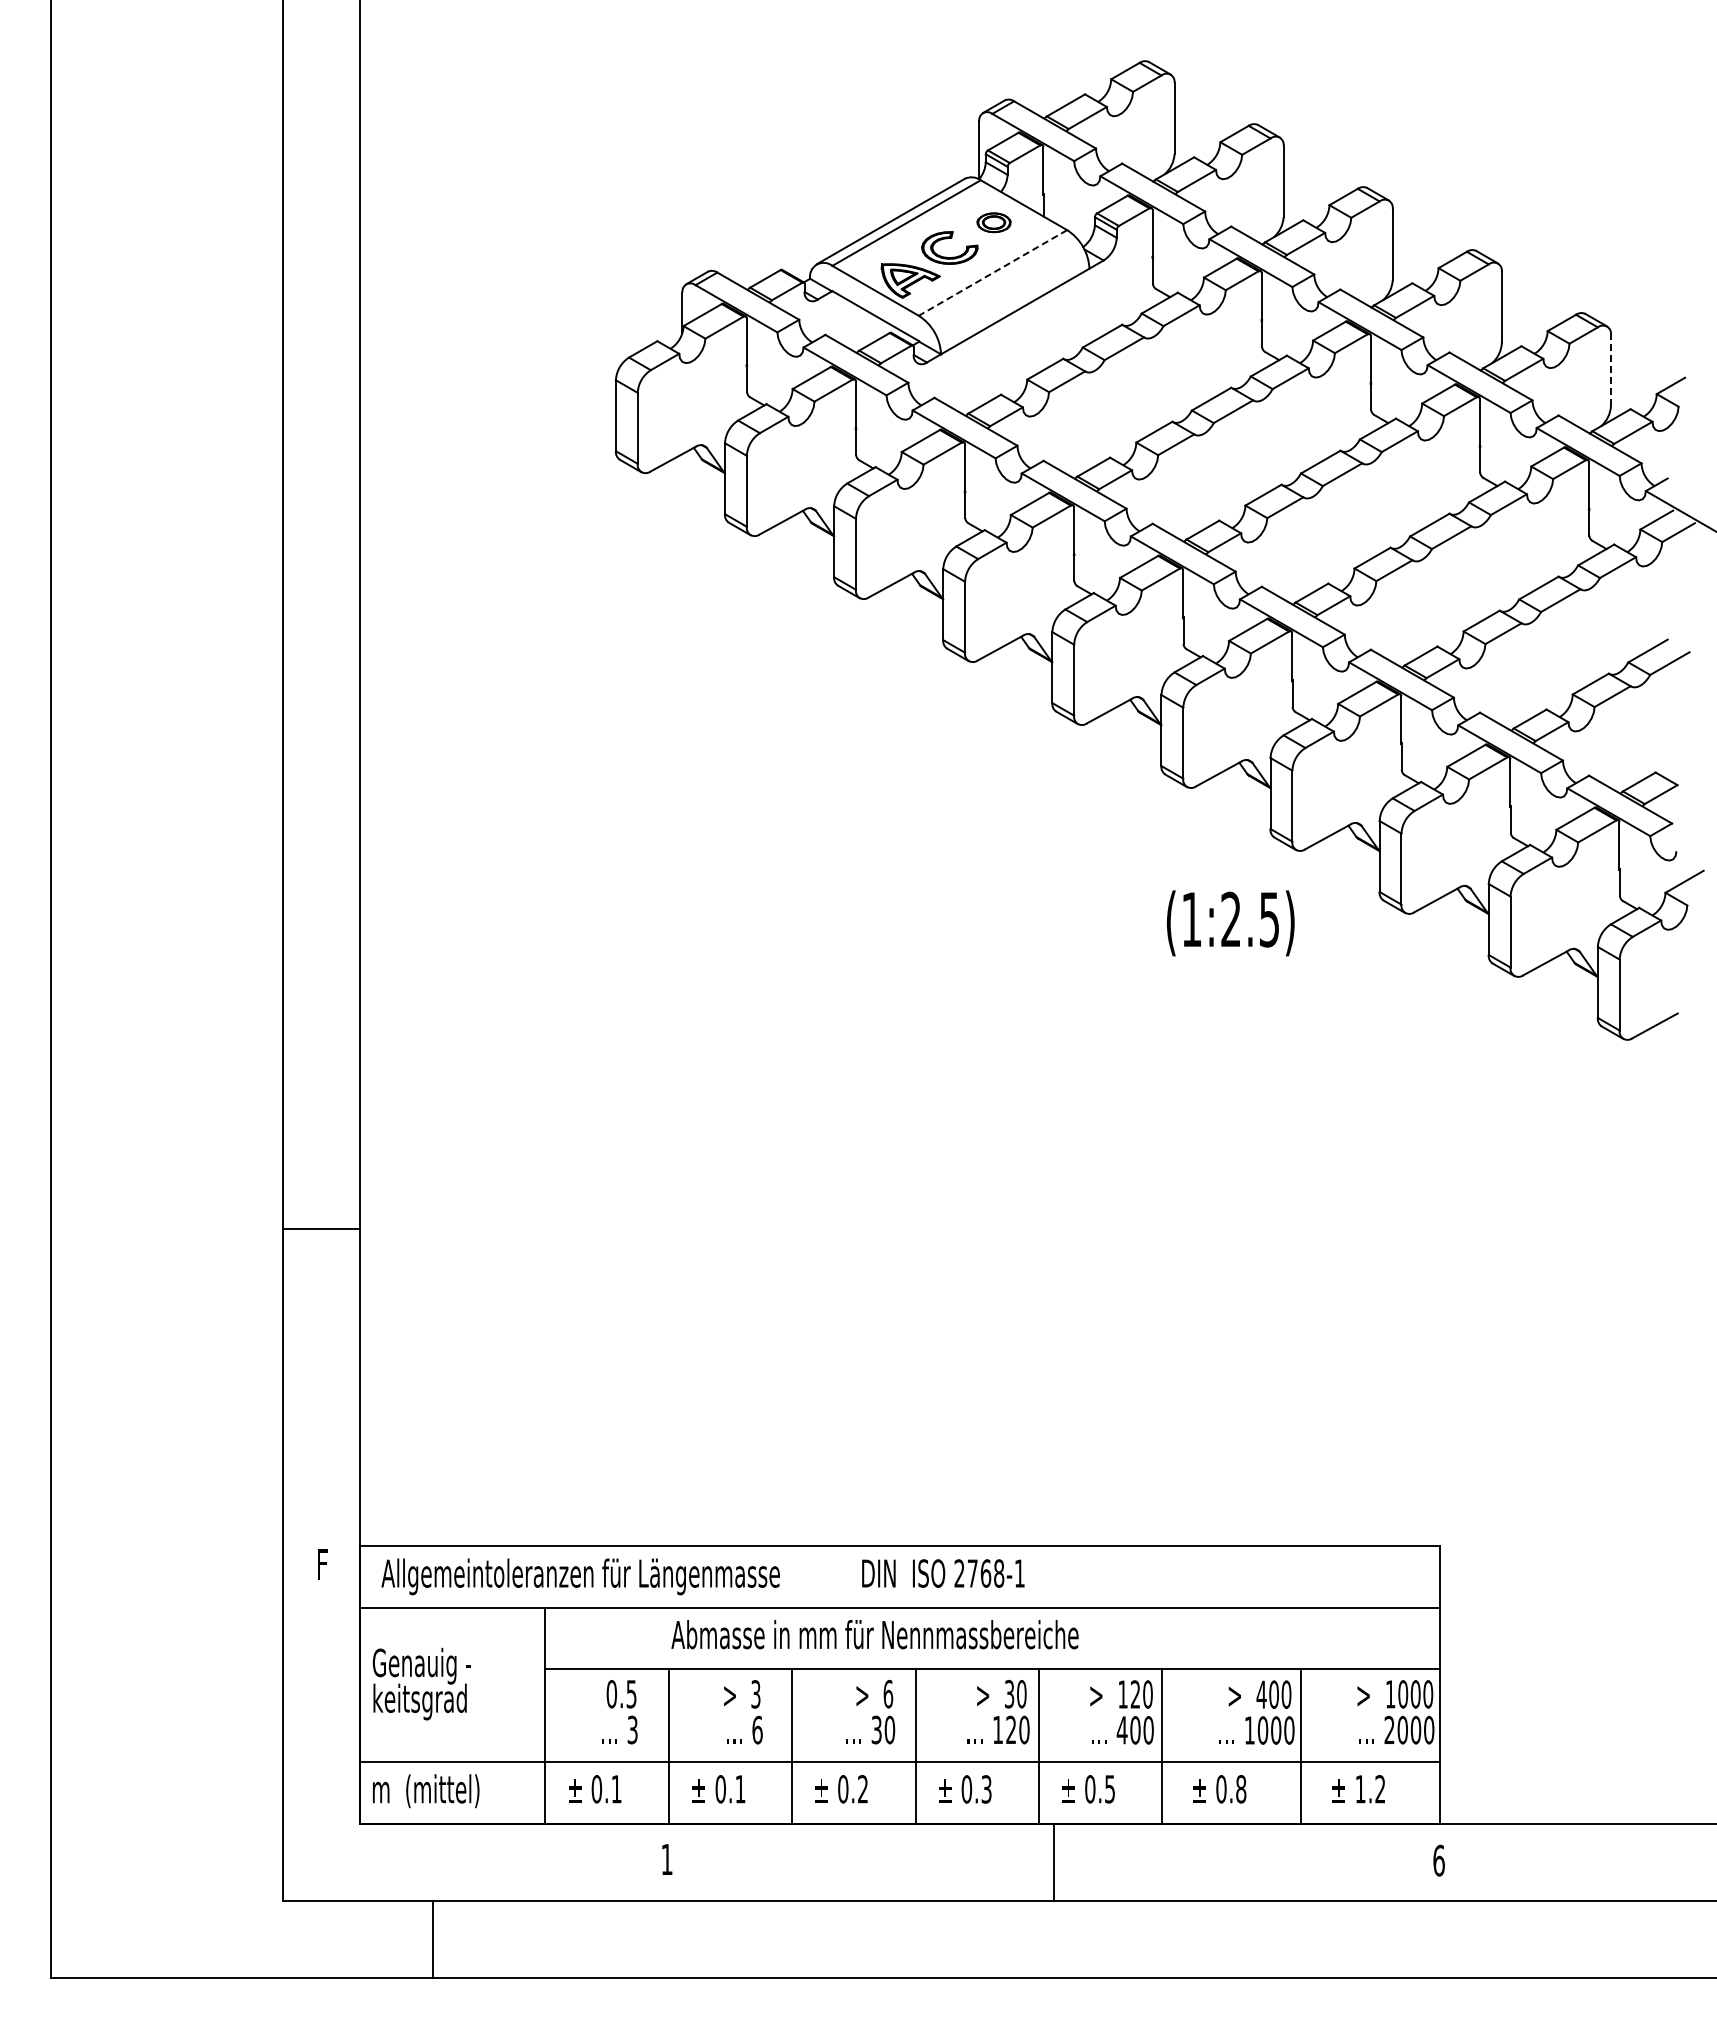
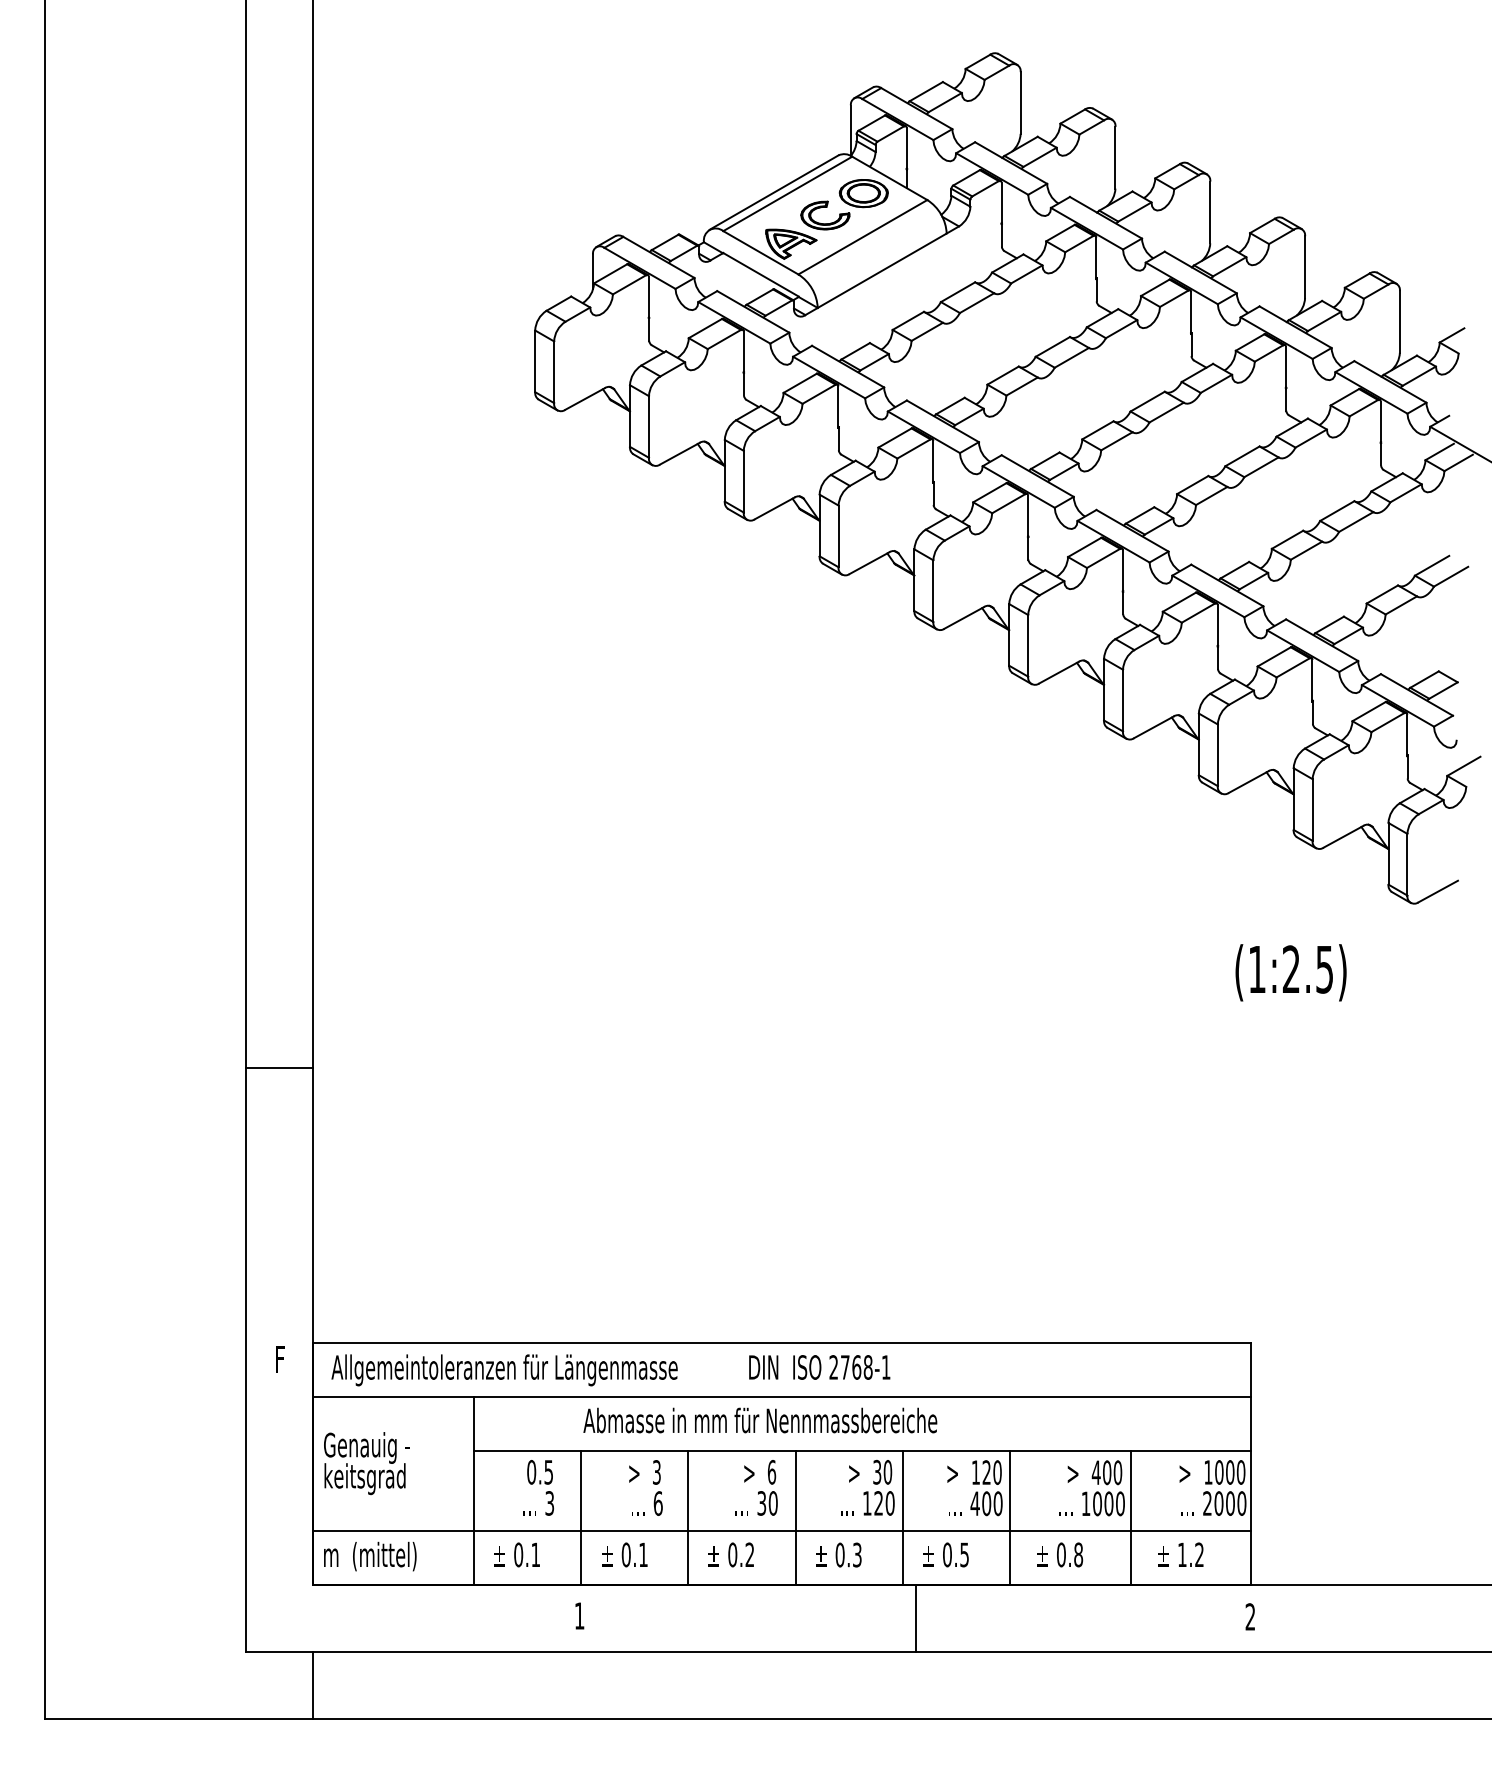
part: (993, 222) -> (863, 193), size x1.67
line: (993, 272) -> (863, 236), dashed -> solid
line: (1610, 369) -> (1399, 321), dashed -> solid
text: (1230, 923) -> (1290, 972), moved
text: (1438, 1860) -> (1250, 1616), 6 -> 2
line: (433, 1938) -> (313, 1684), moved

